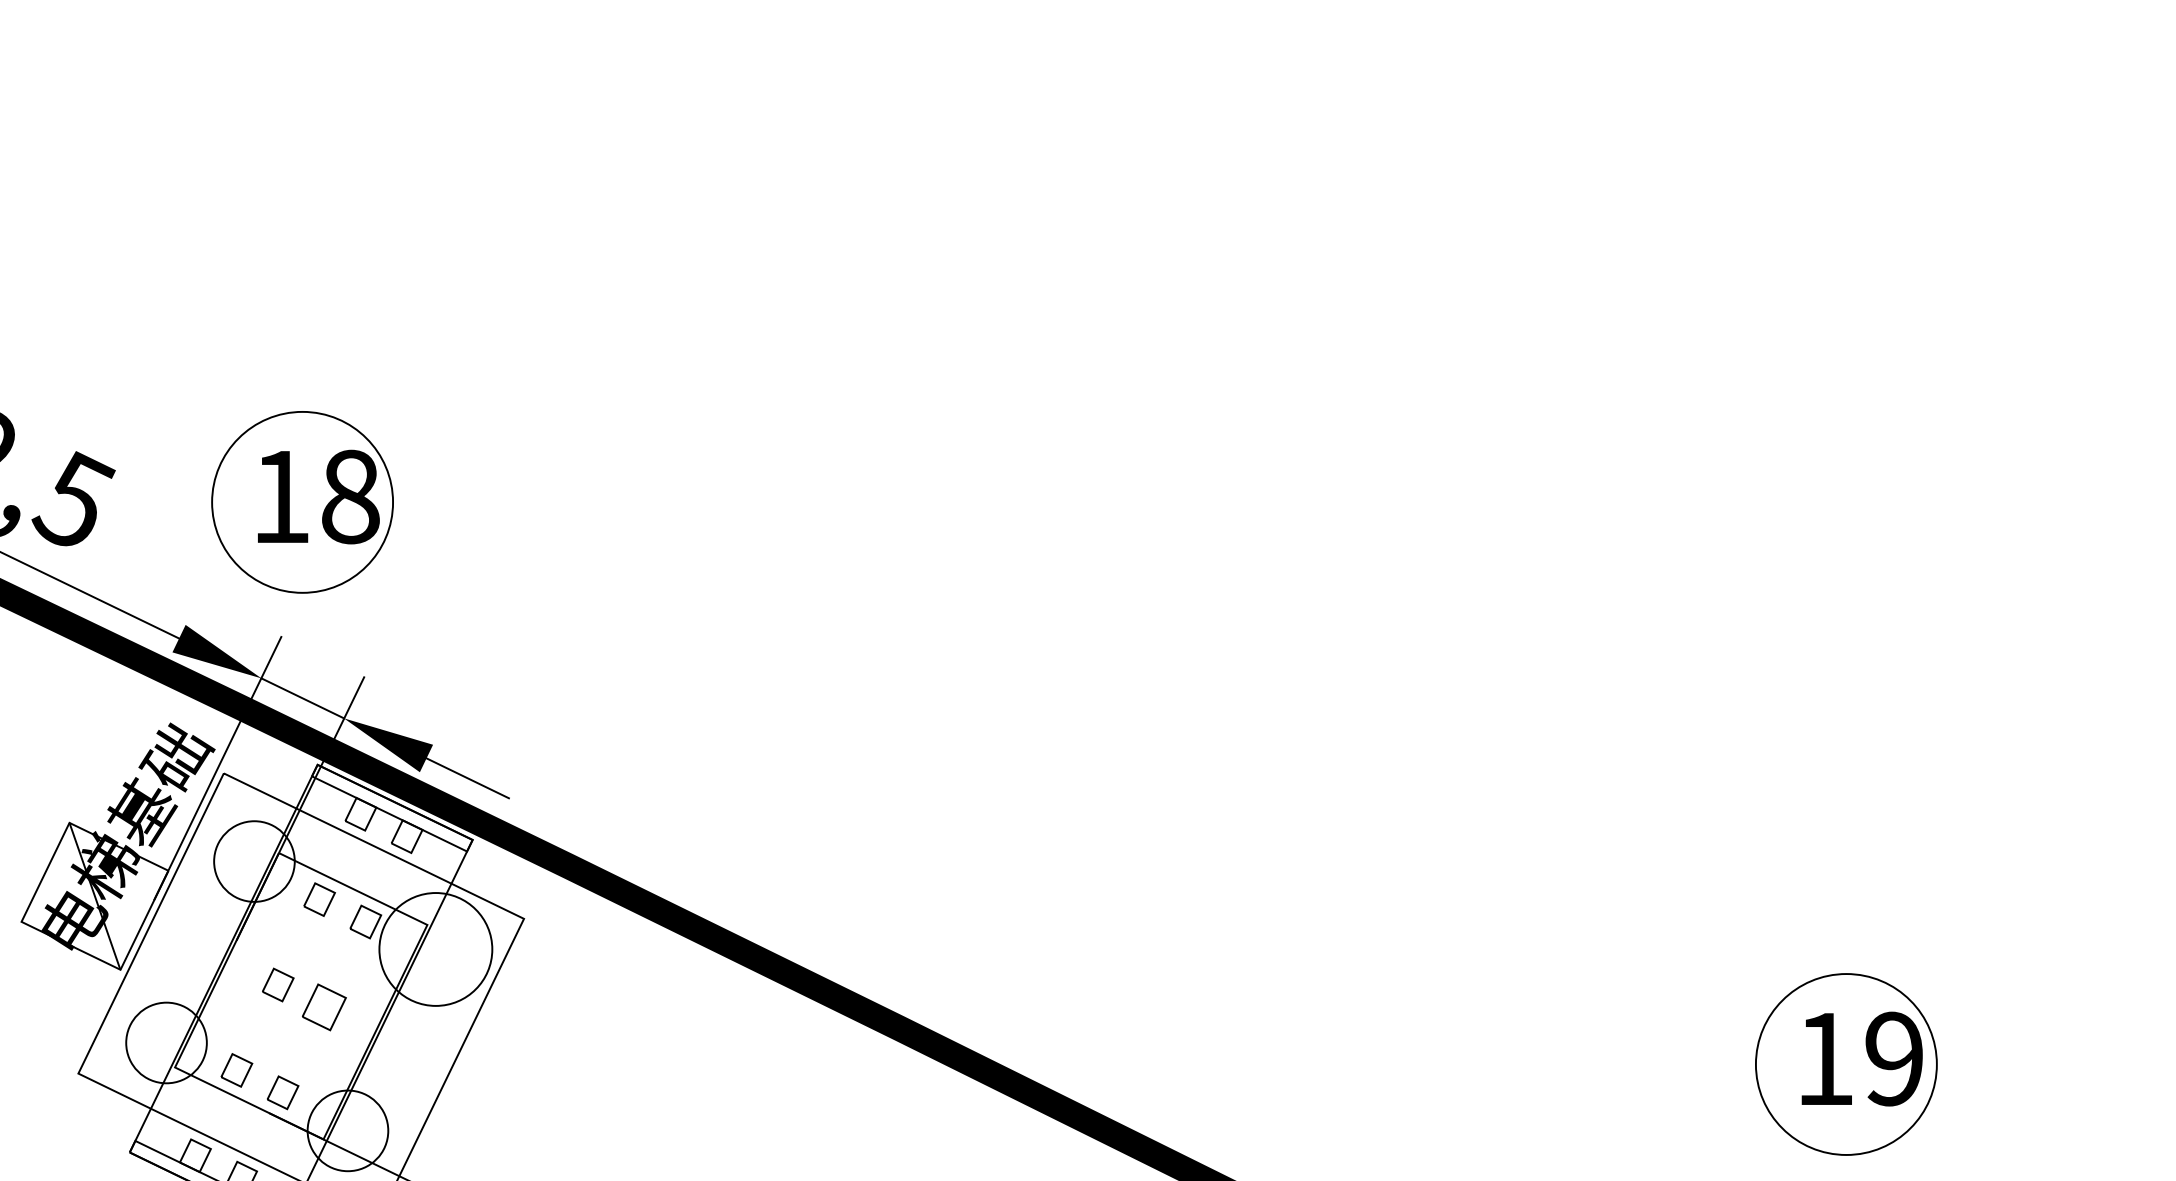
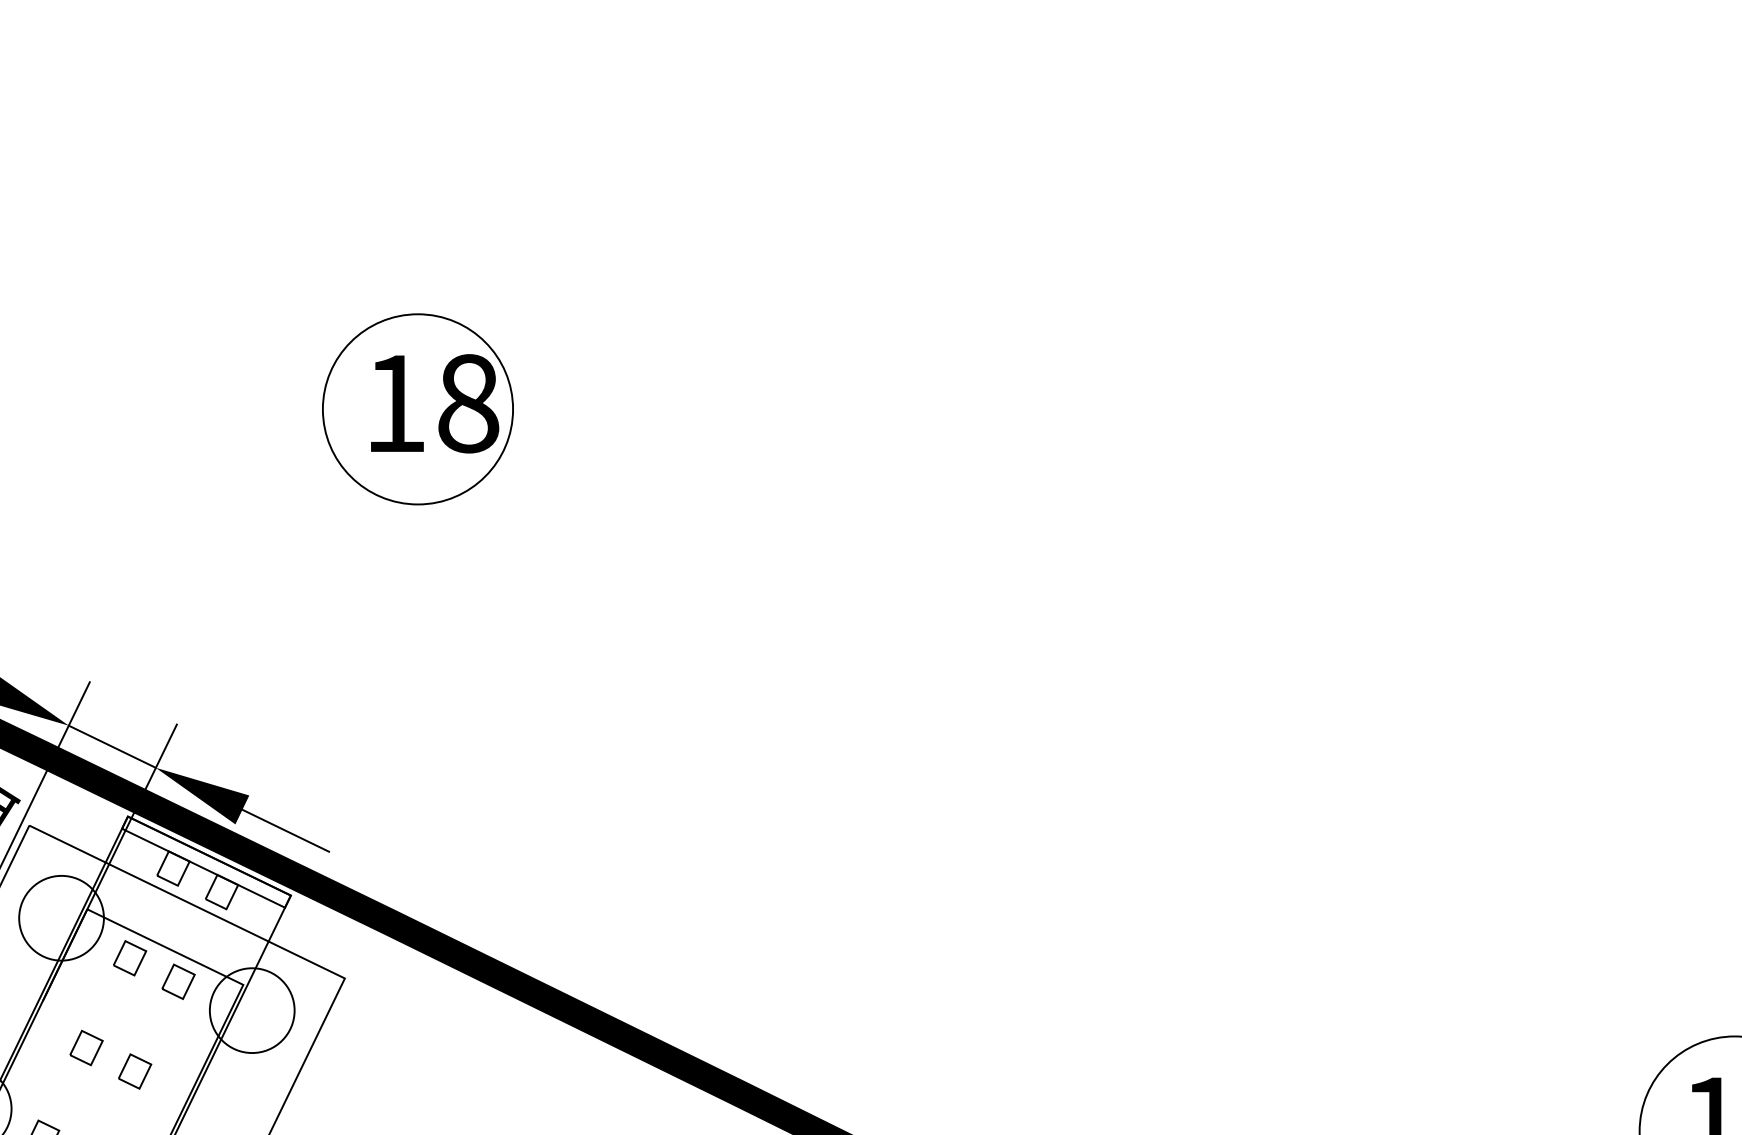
part: (302, 502) -> (417, 409), moved
circle: (435, 949) -> (251, 1010), size x0.71
part: (324, 1007) -> (135, 1071), size x0.71

